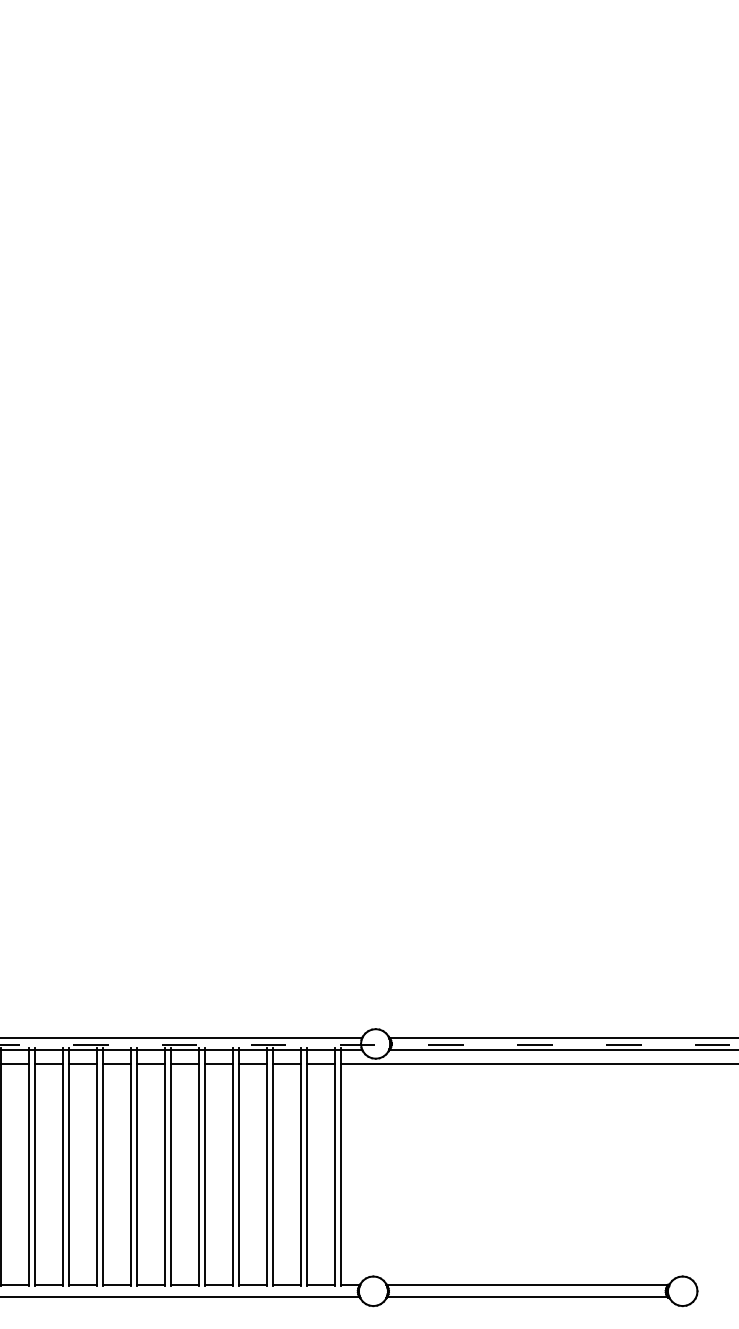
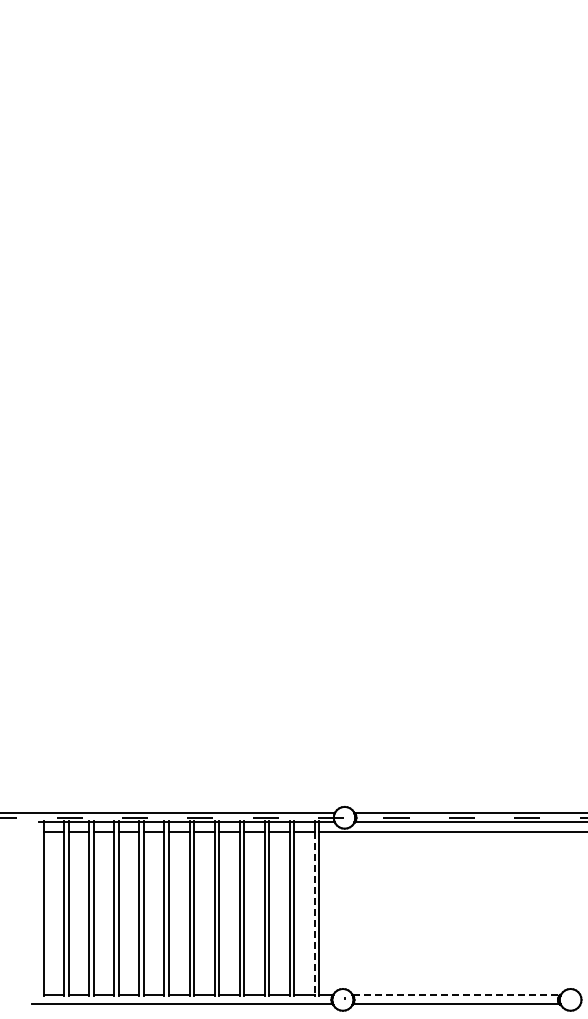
line: (334, 1175) -> (314, 914), solid -> dashed
line: (527, 1285) -> (456, 995), solid -> dashed

